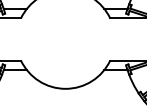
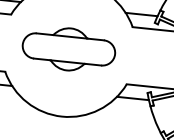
part: (65, 39) -> (68, 49), added

